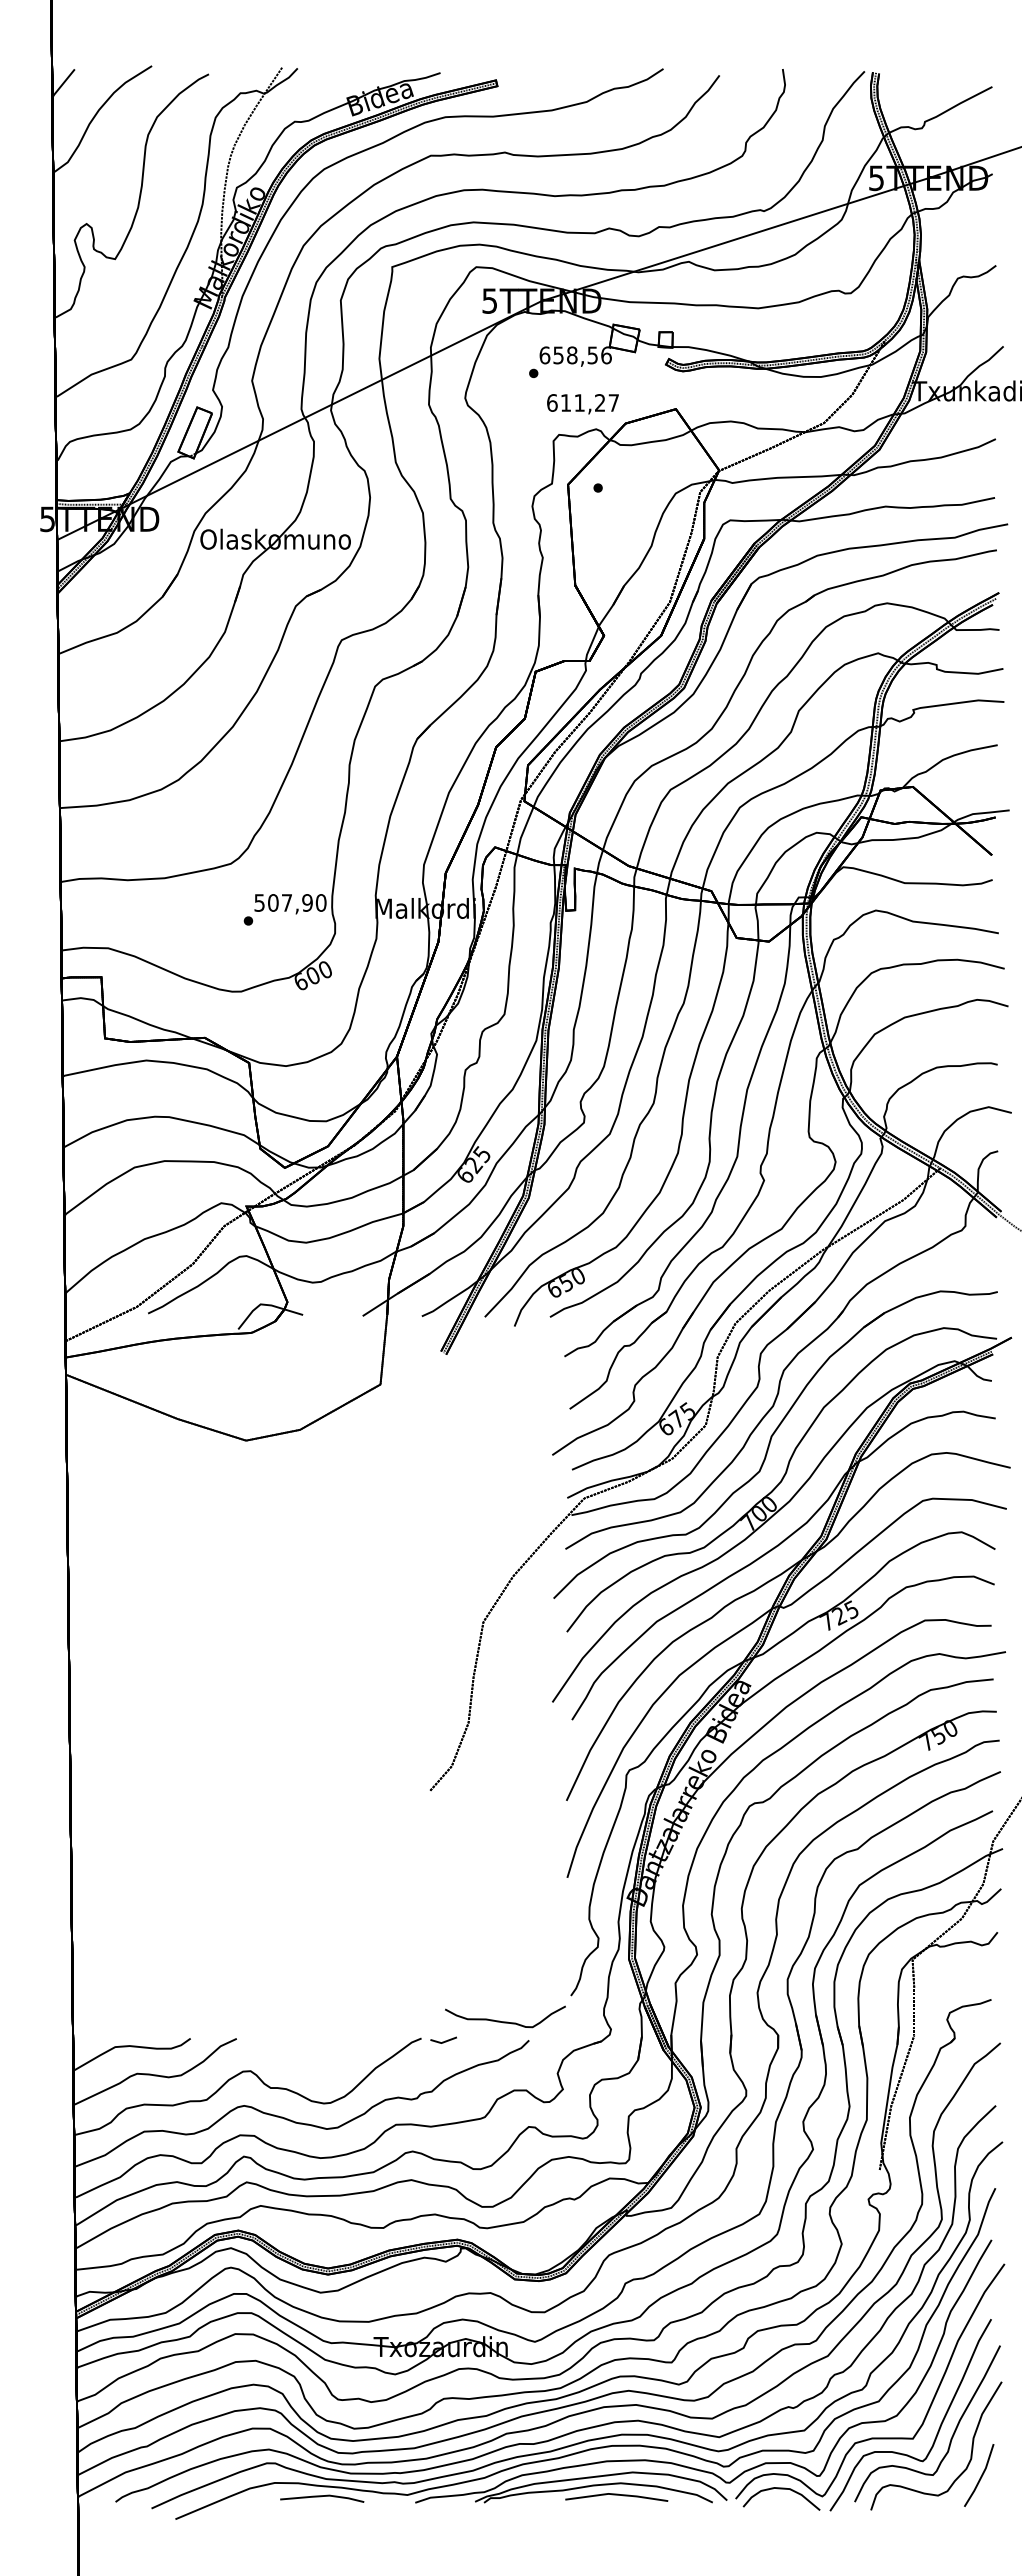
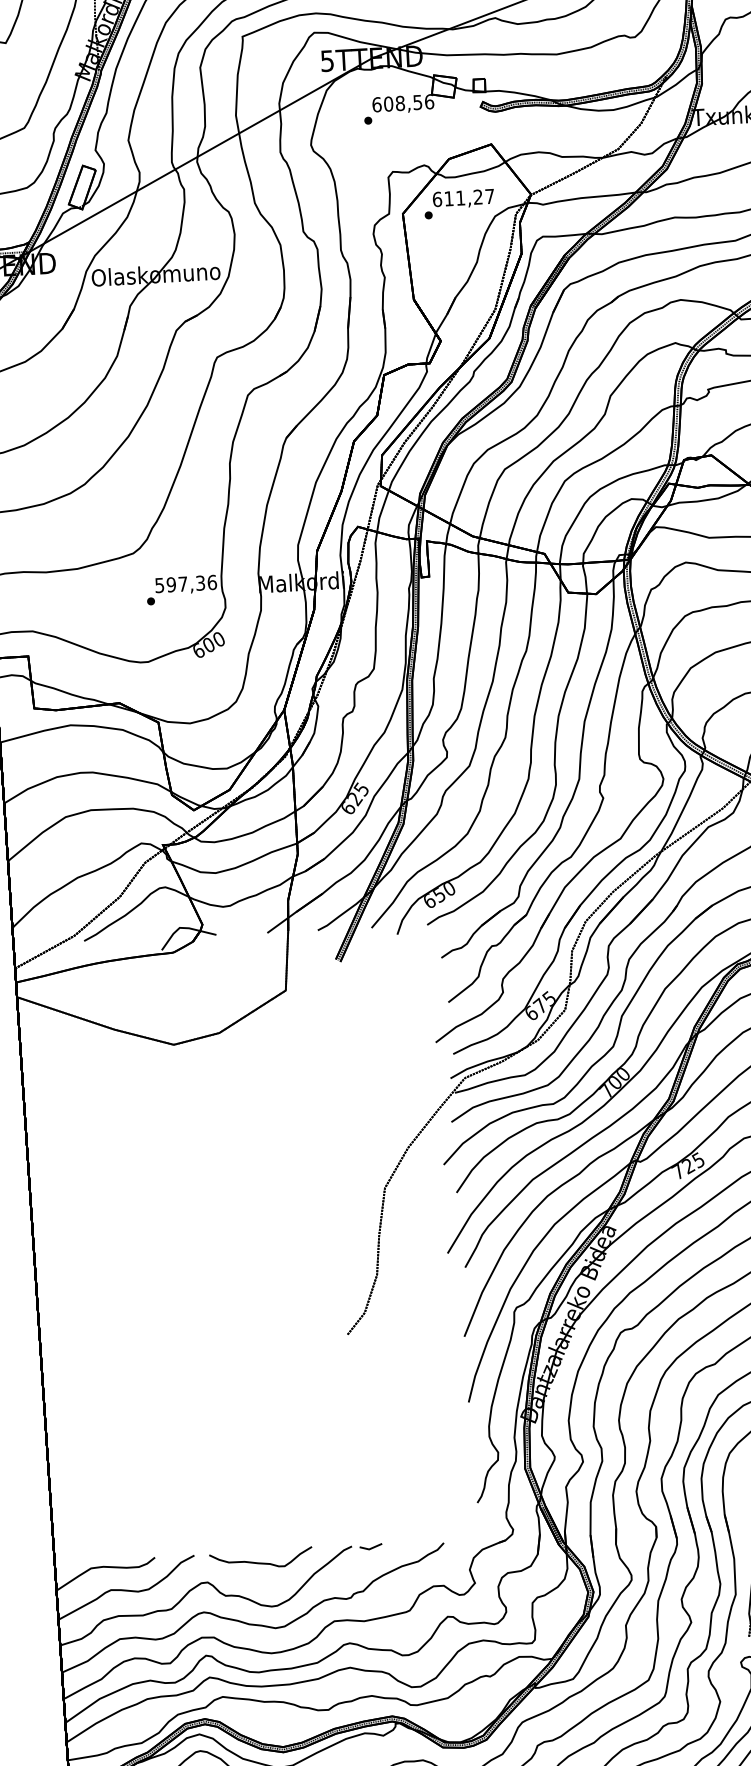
text: (558, 355) -> (388, 104), 658,56 -> 608,56
text: (582, 404) -> (463, 199), moved
text: (297, 902) -> (192, 583), 507,90 -> 597,36
curve: (505, 2021) -> (261, 1562), moved

